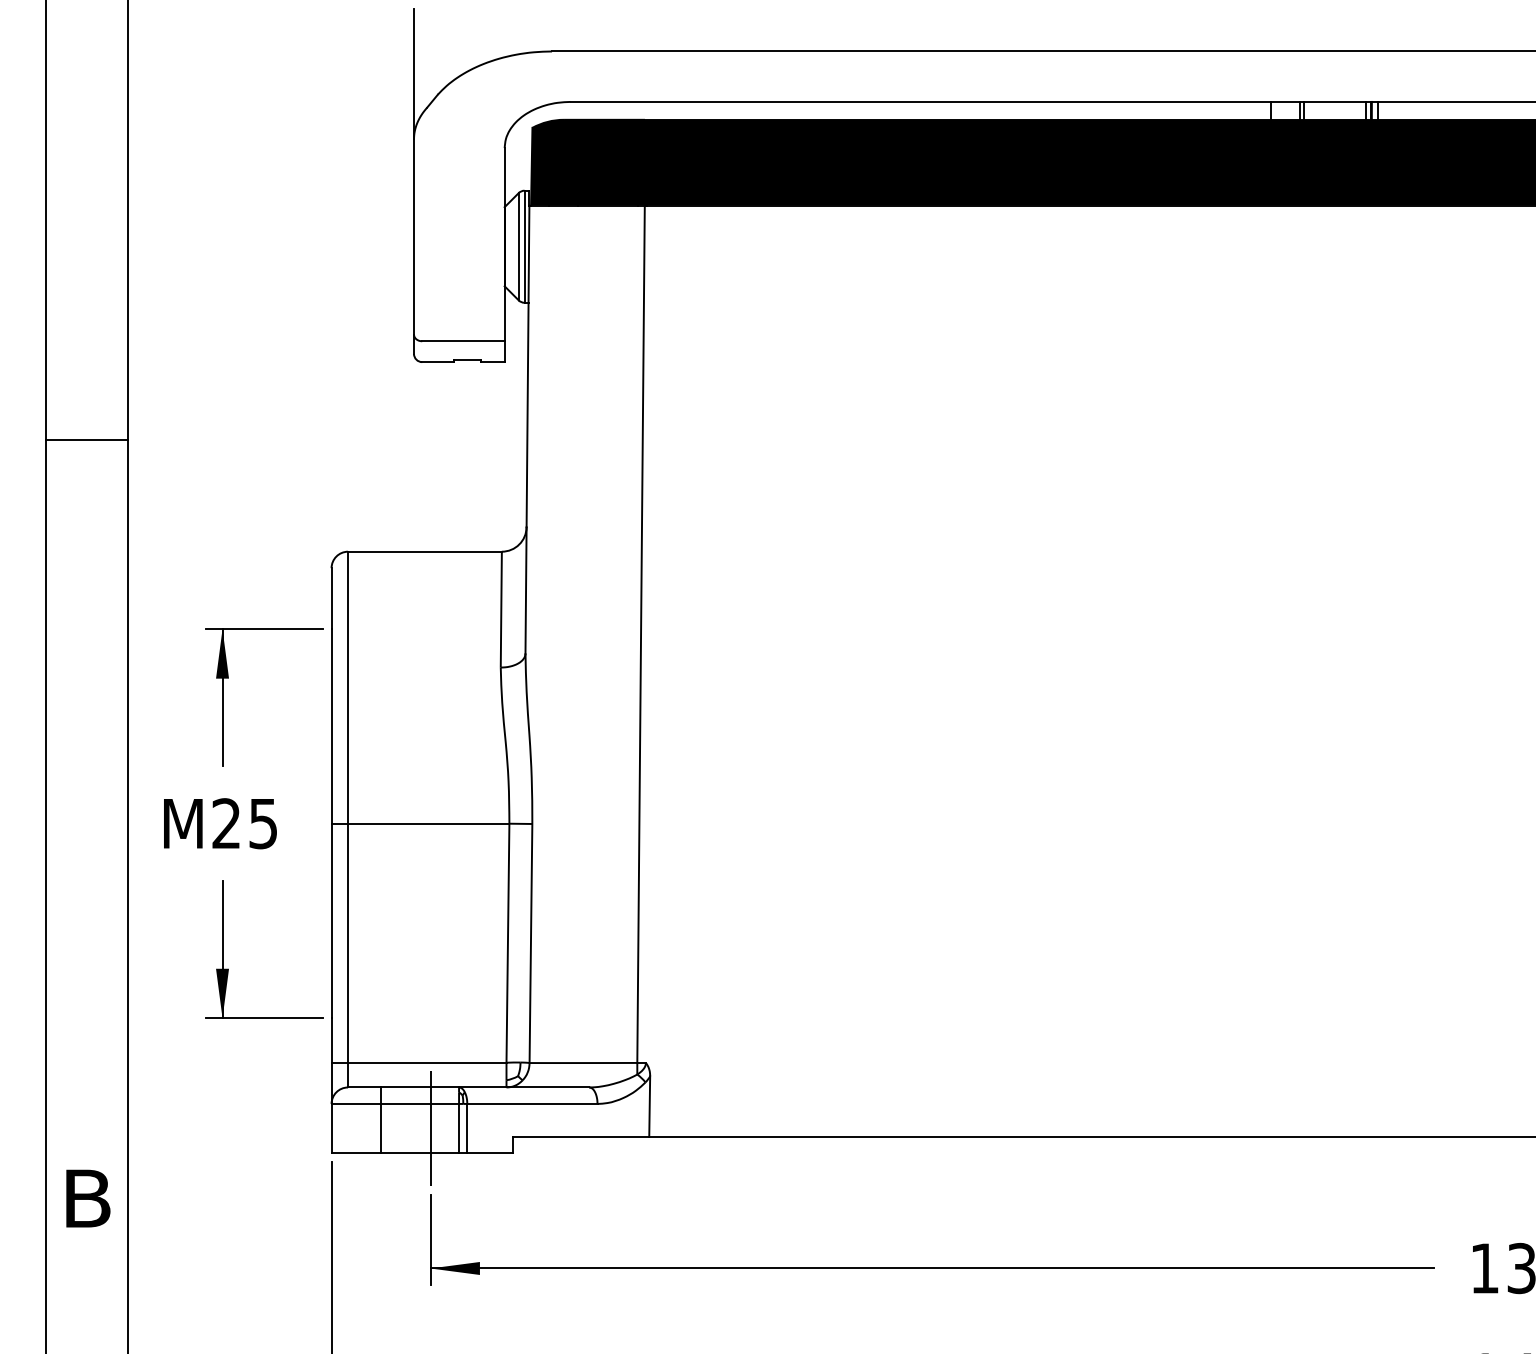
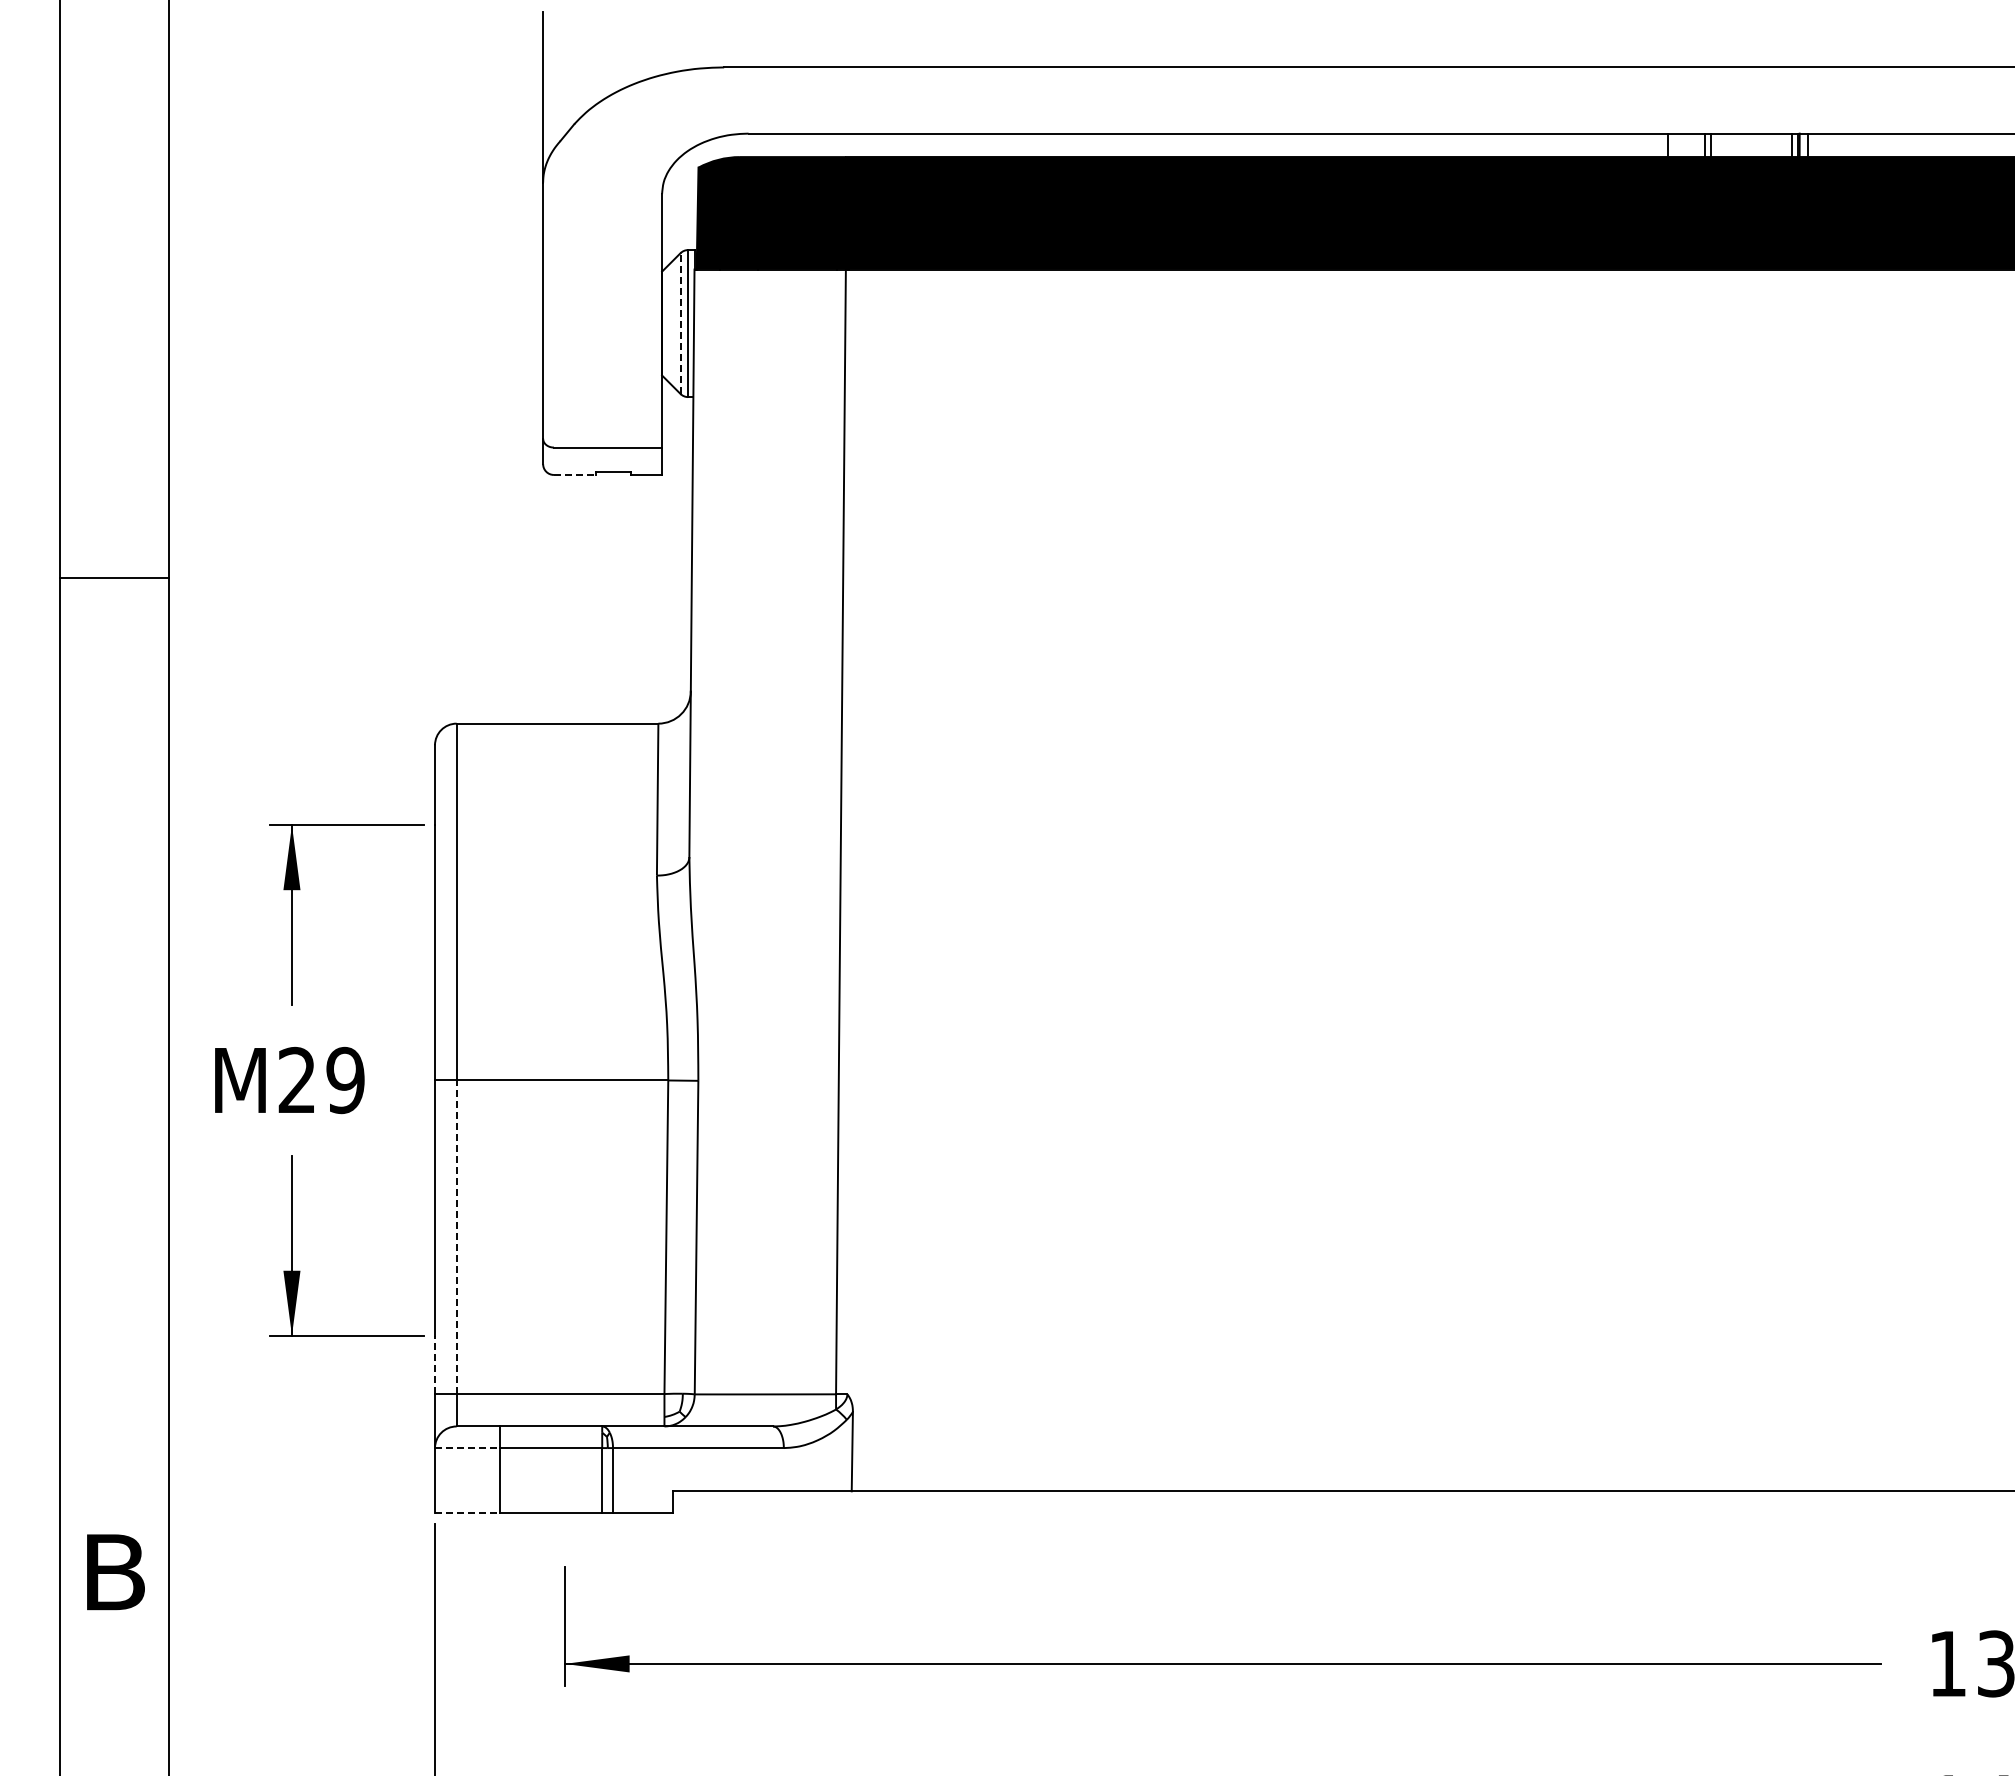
line: (518, 246) -> (680, 323), solid -> dashed
line: (438, 361) -> (575, 474), solid -> dashed
text: (263, 822) -> (345, 1079), M25 -> M29
line: (347, 943) -> (456, 1237), solid -> dashed
line: (331, 1040) -> (435, 1364), solid -> dashed
line: (356, 1104) -> (467, 1448), solid -> dashed
line: (430, 1120) -> (564, 1469), removed
line: (356, 1153) -> (467, 1512), solid -> dashed

